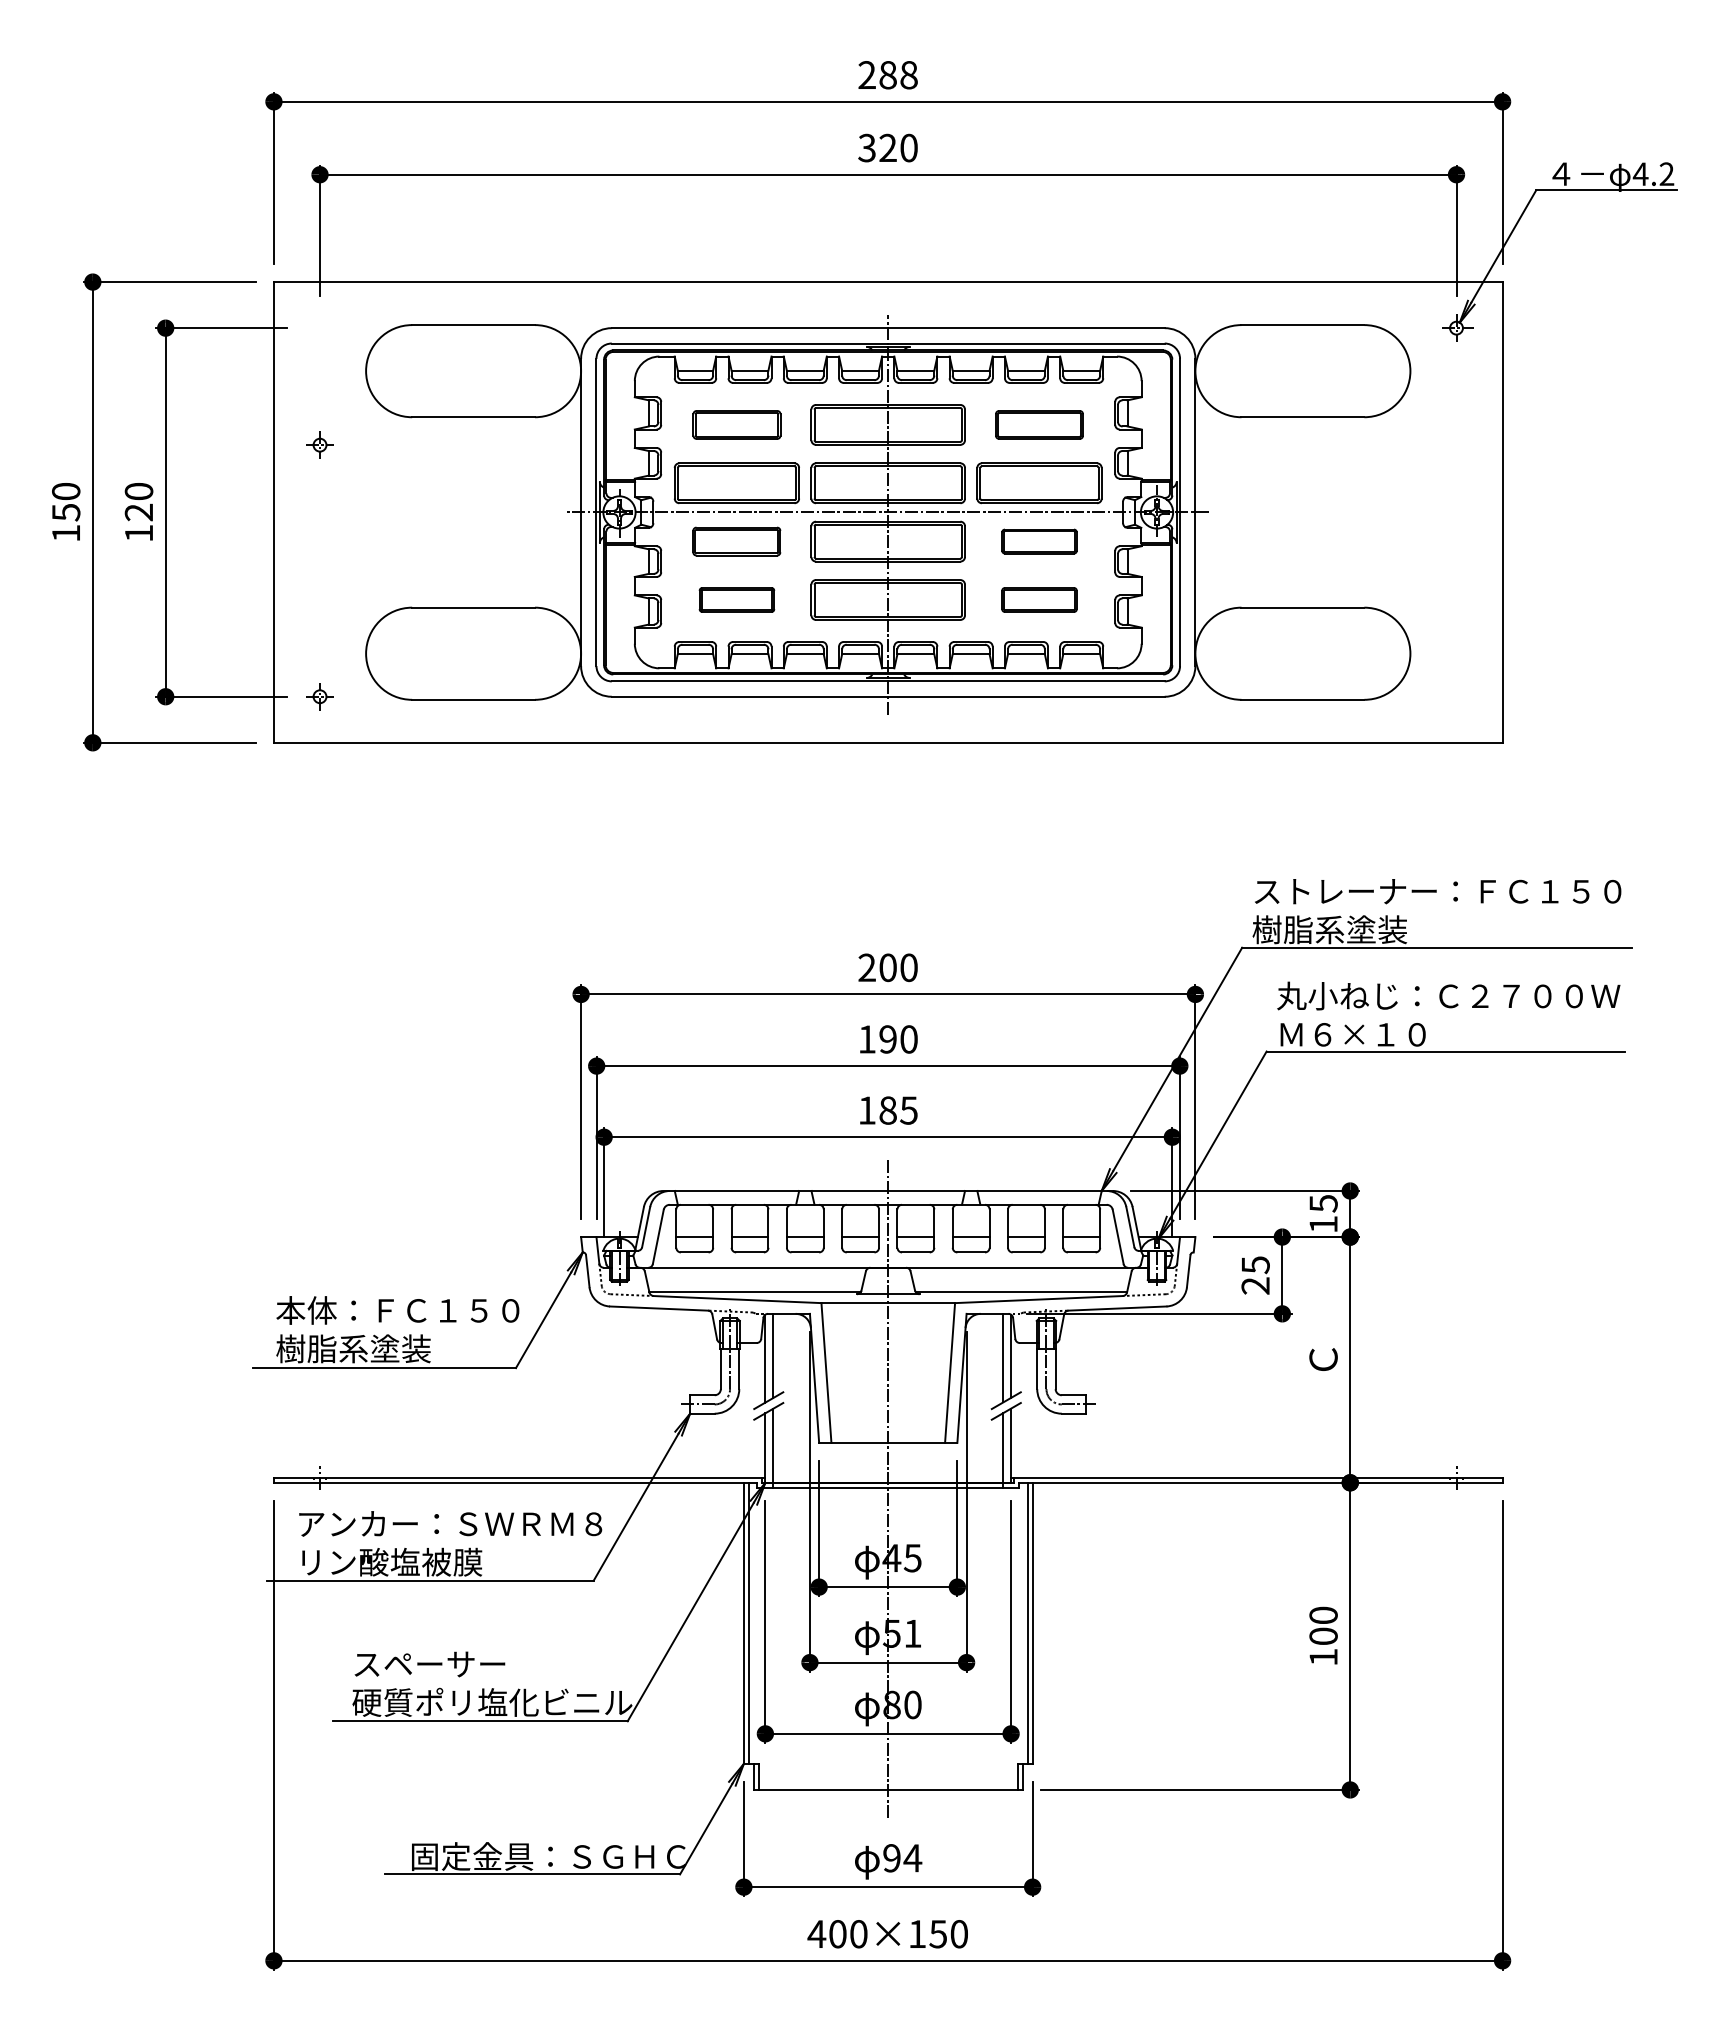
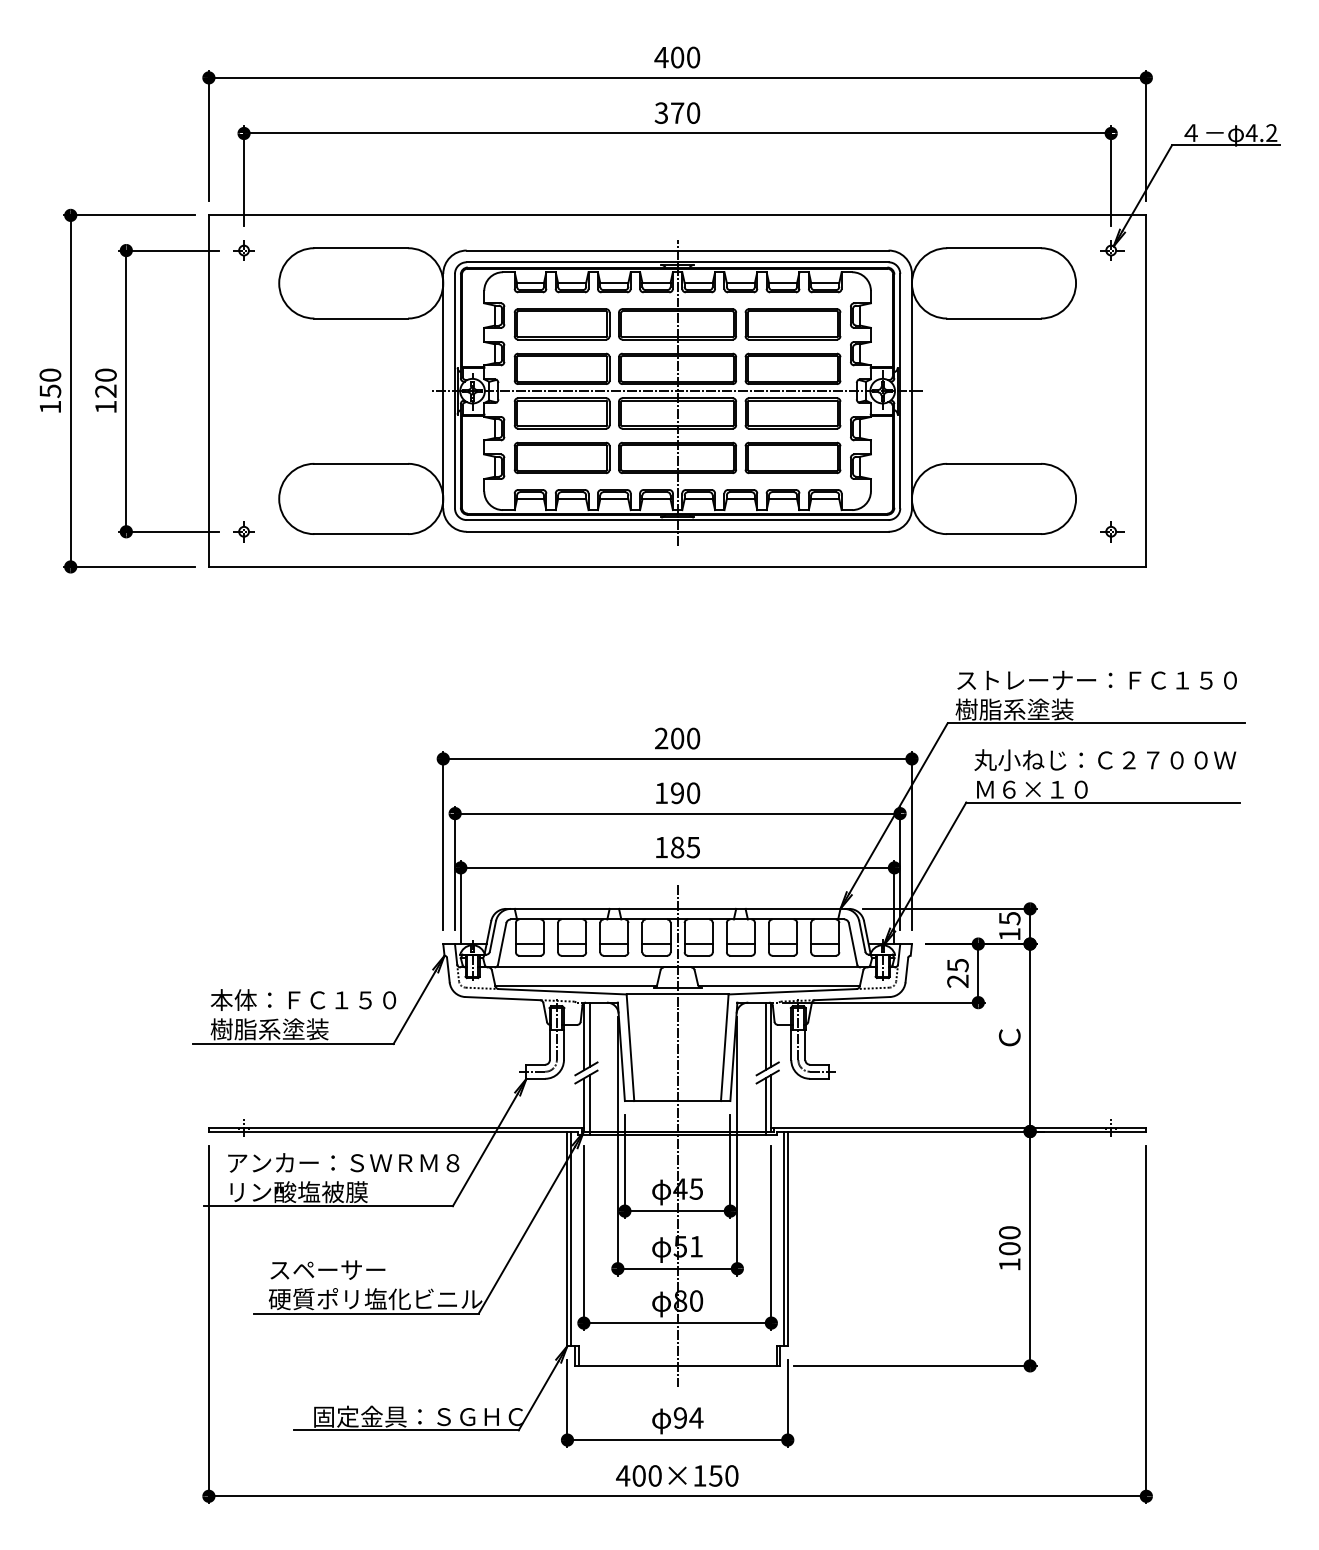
text: (887, 75) -> (677, 57), 288 -> 400
text: (887, 147) -> (677, 112), 320 -> 370
part: (736, 424) -> (561, 324), size x1.43
part: (1039, 424) -> (793, 324), size x1.43
part: (319, 444) -> (243, 250), moved
part: (736, 541) -> (561, 413), size x1.43
part: (1039, 541) -> (793, 413), size x1.67
part: (736, 599) -> (561, 457), size x1.67
part: (1039, 599) -> (793, 457), size x1.67
part: (1457, 696) -> (1111, 531), added

